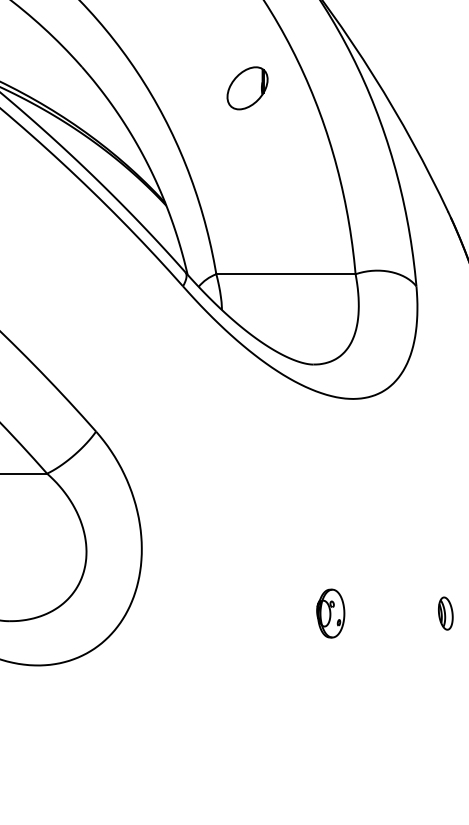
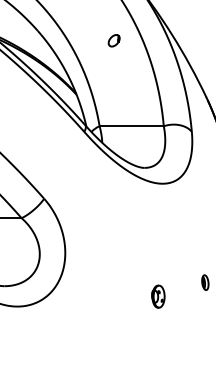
part: (248, 88) -> (114, 40), size x0.6
part: (331, 613) -> (158, 296), moved

